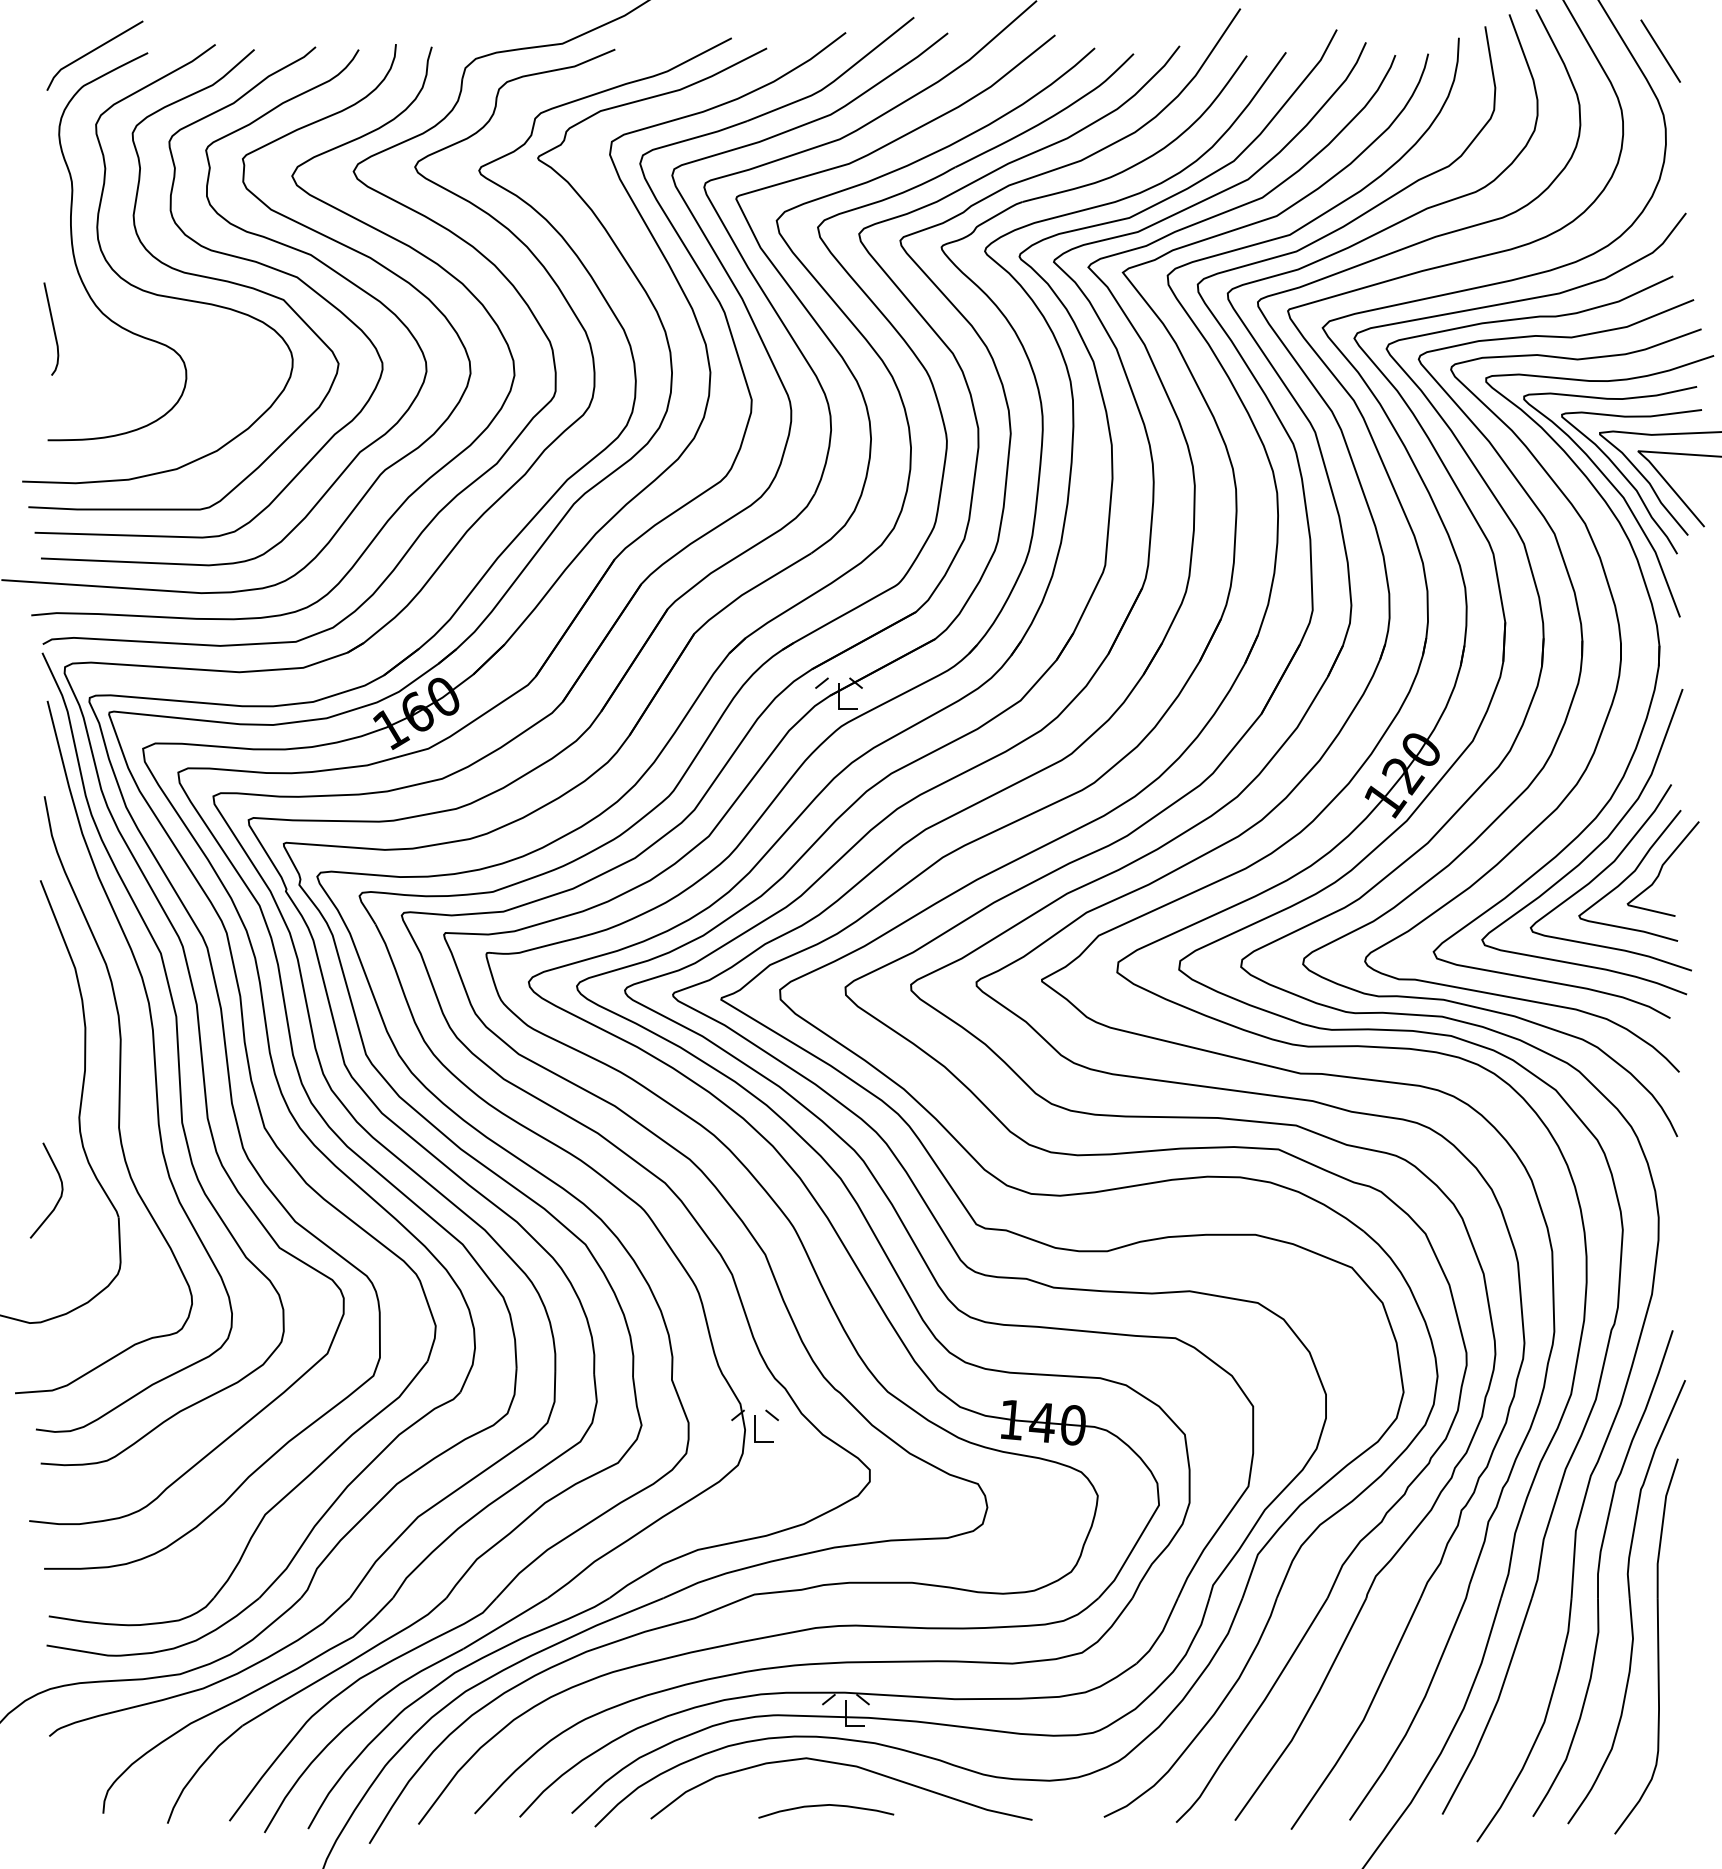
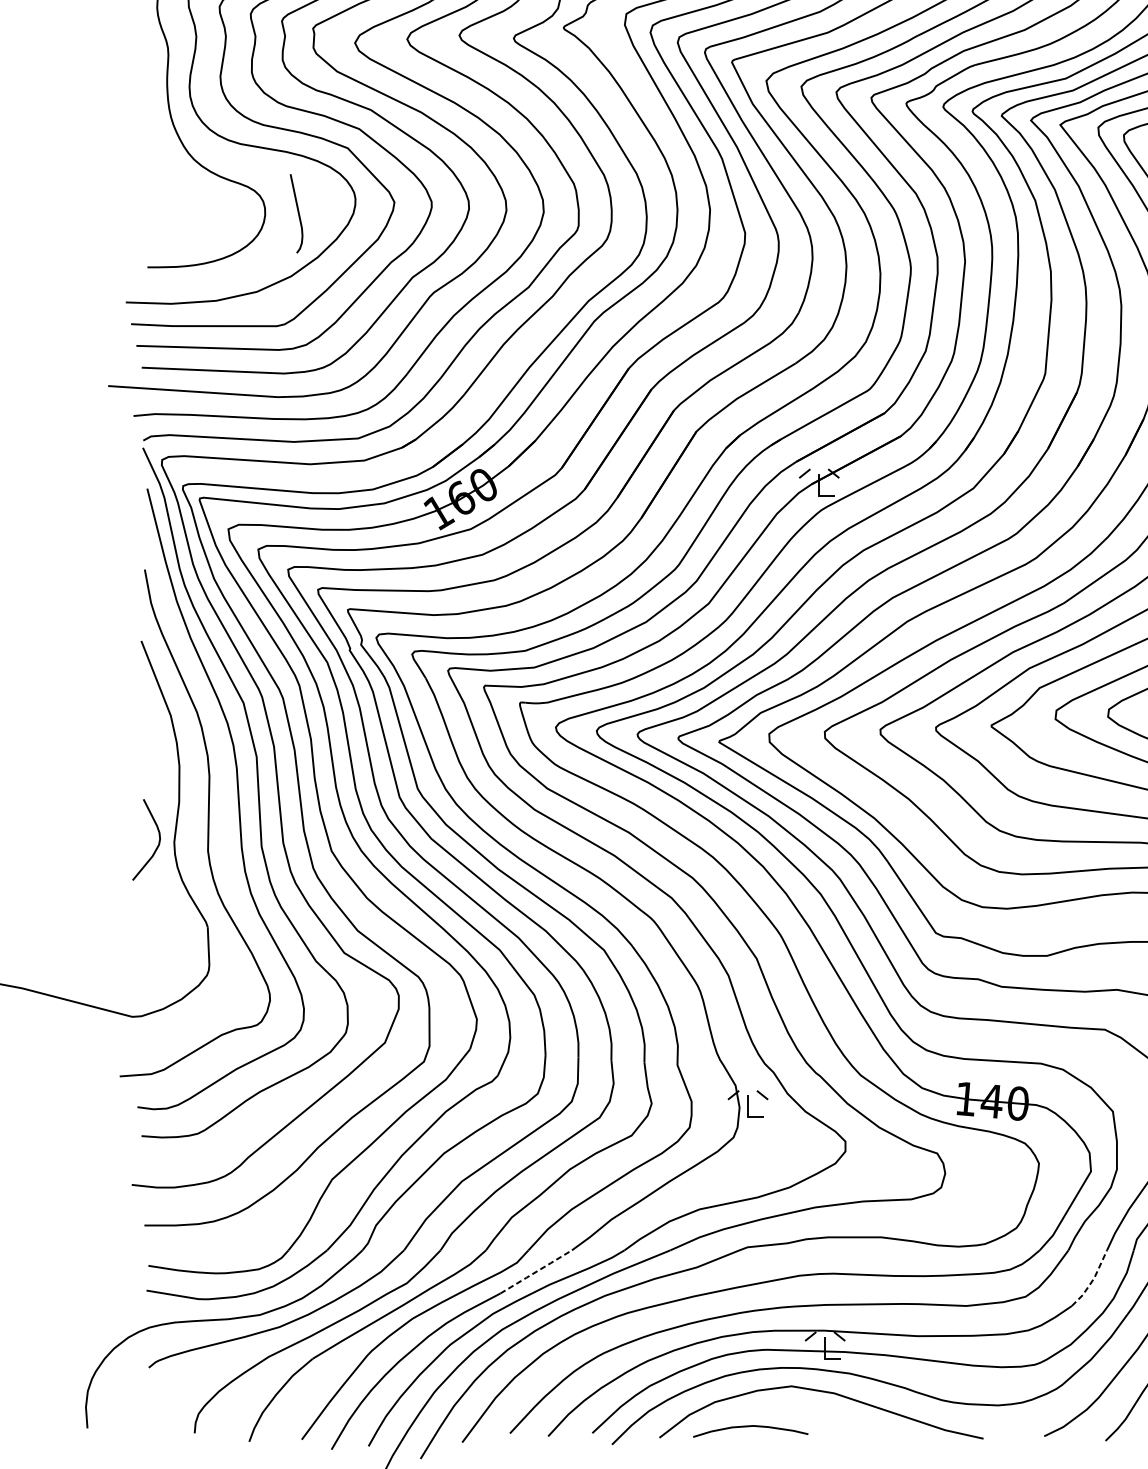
curve: (52, 327) -> (297, 212), moved
curve: (60, 1194) -> (158, 843), moved
line: (505, 1623) -> (536, 1271), solid -> dashed
line: (1161, 1633) -> (1093, 1280), solid -> dashed
curve: (825, 1806) -> (750, 1427), moved

